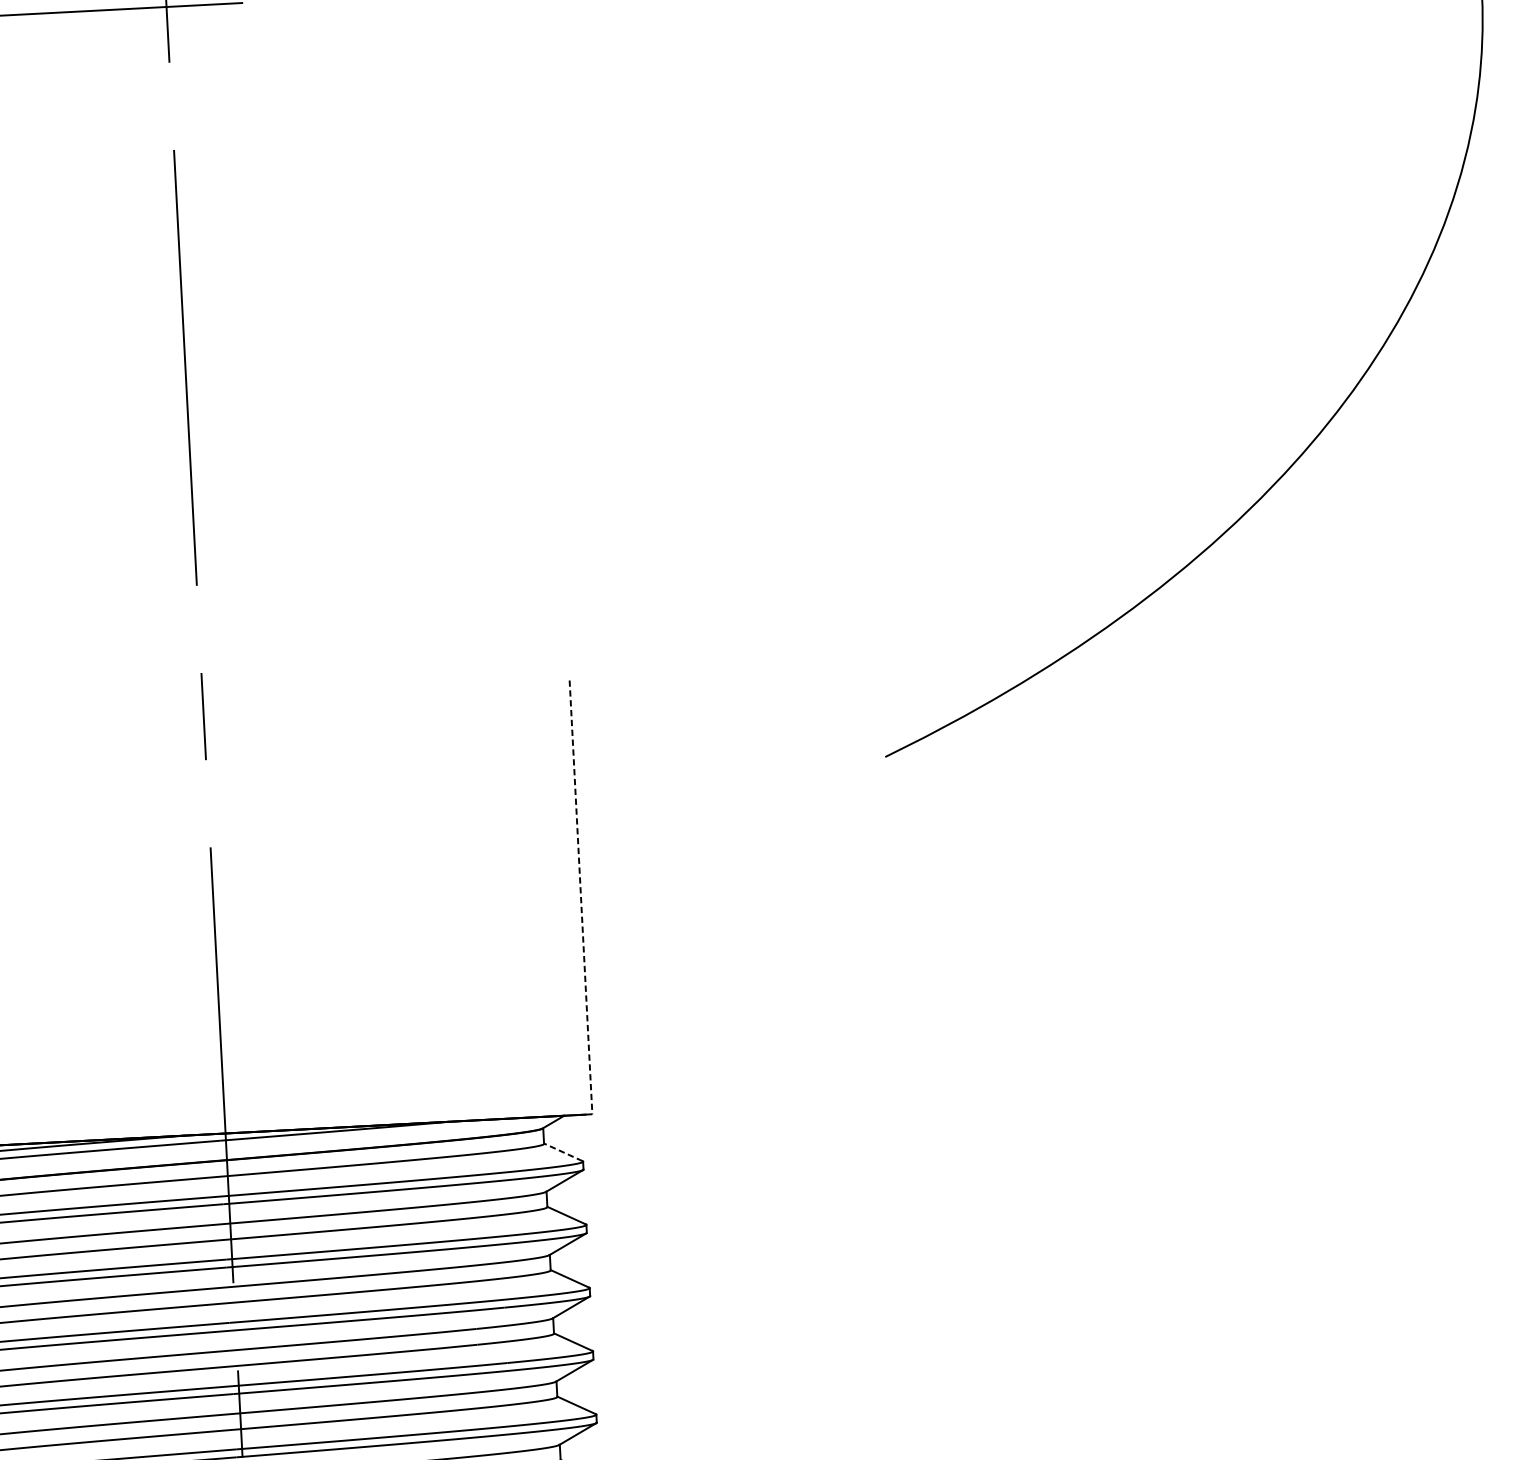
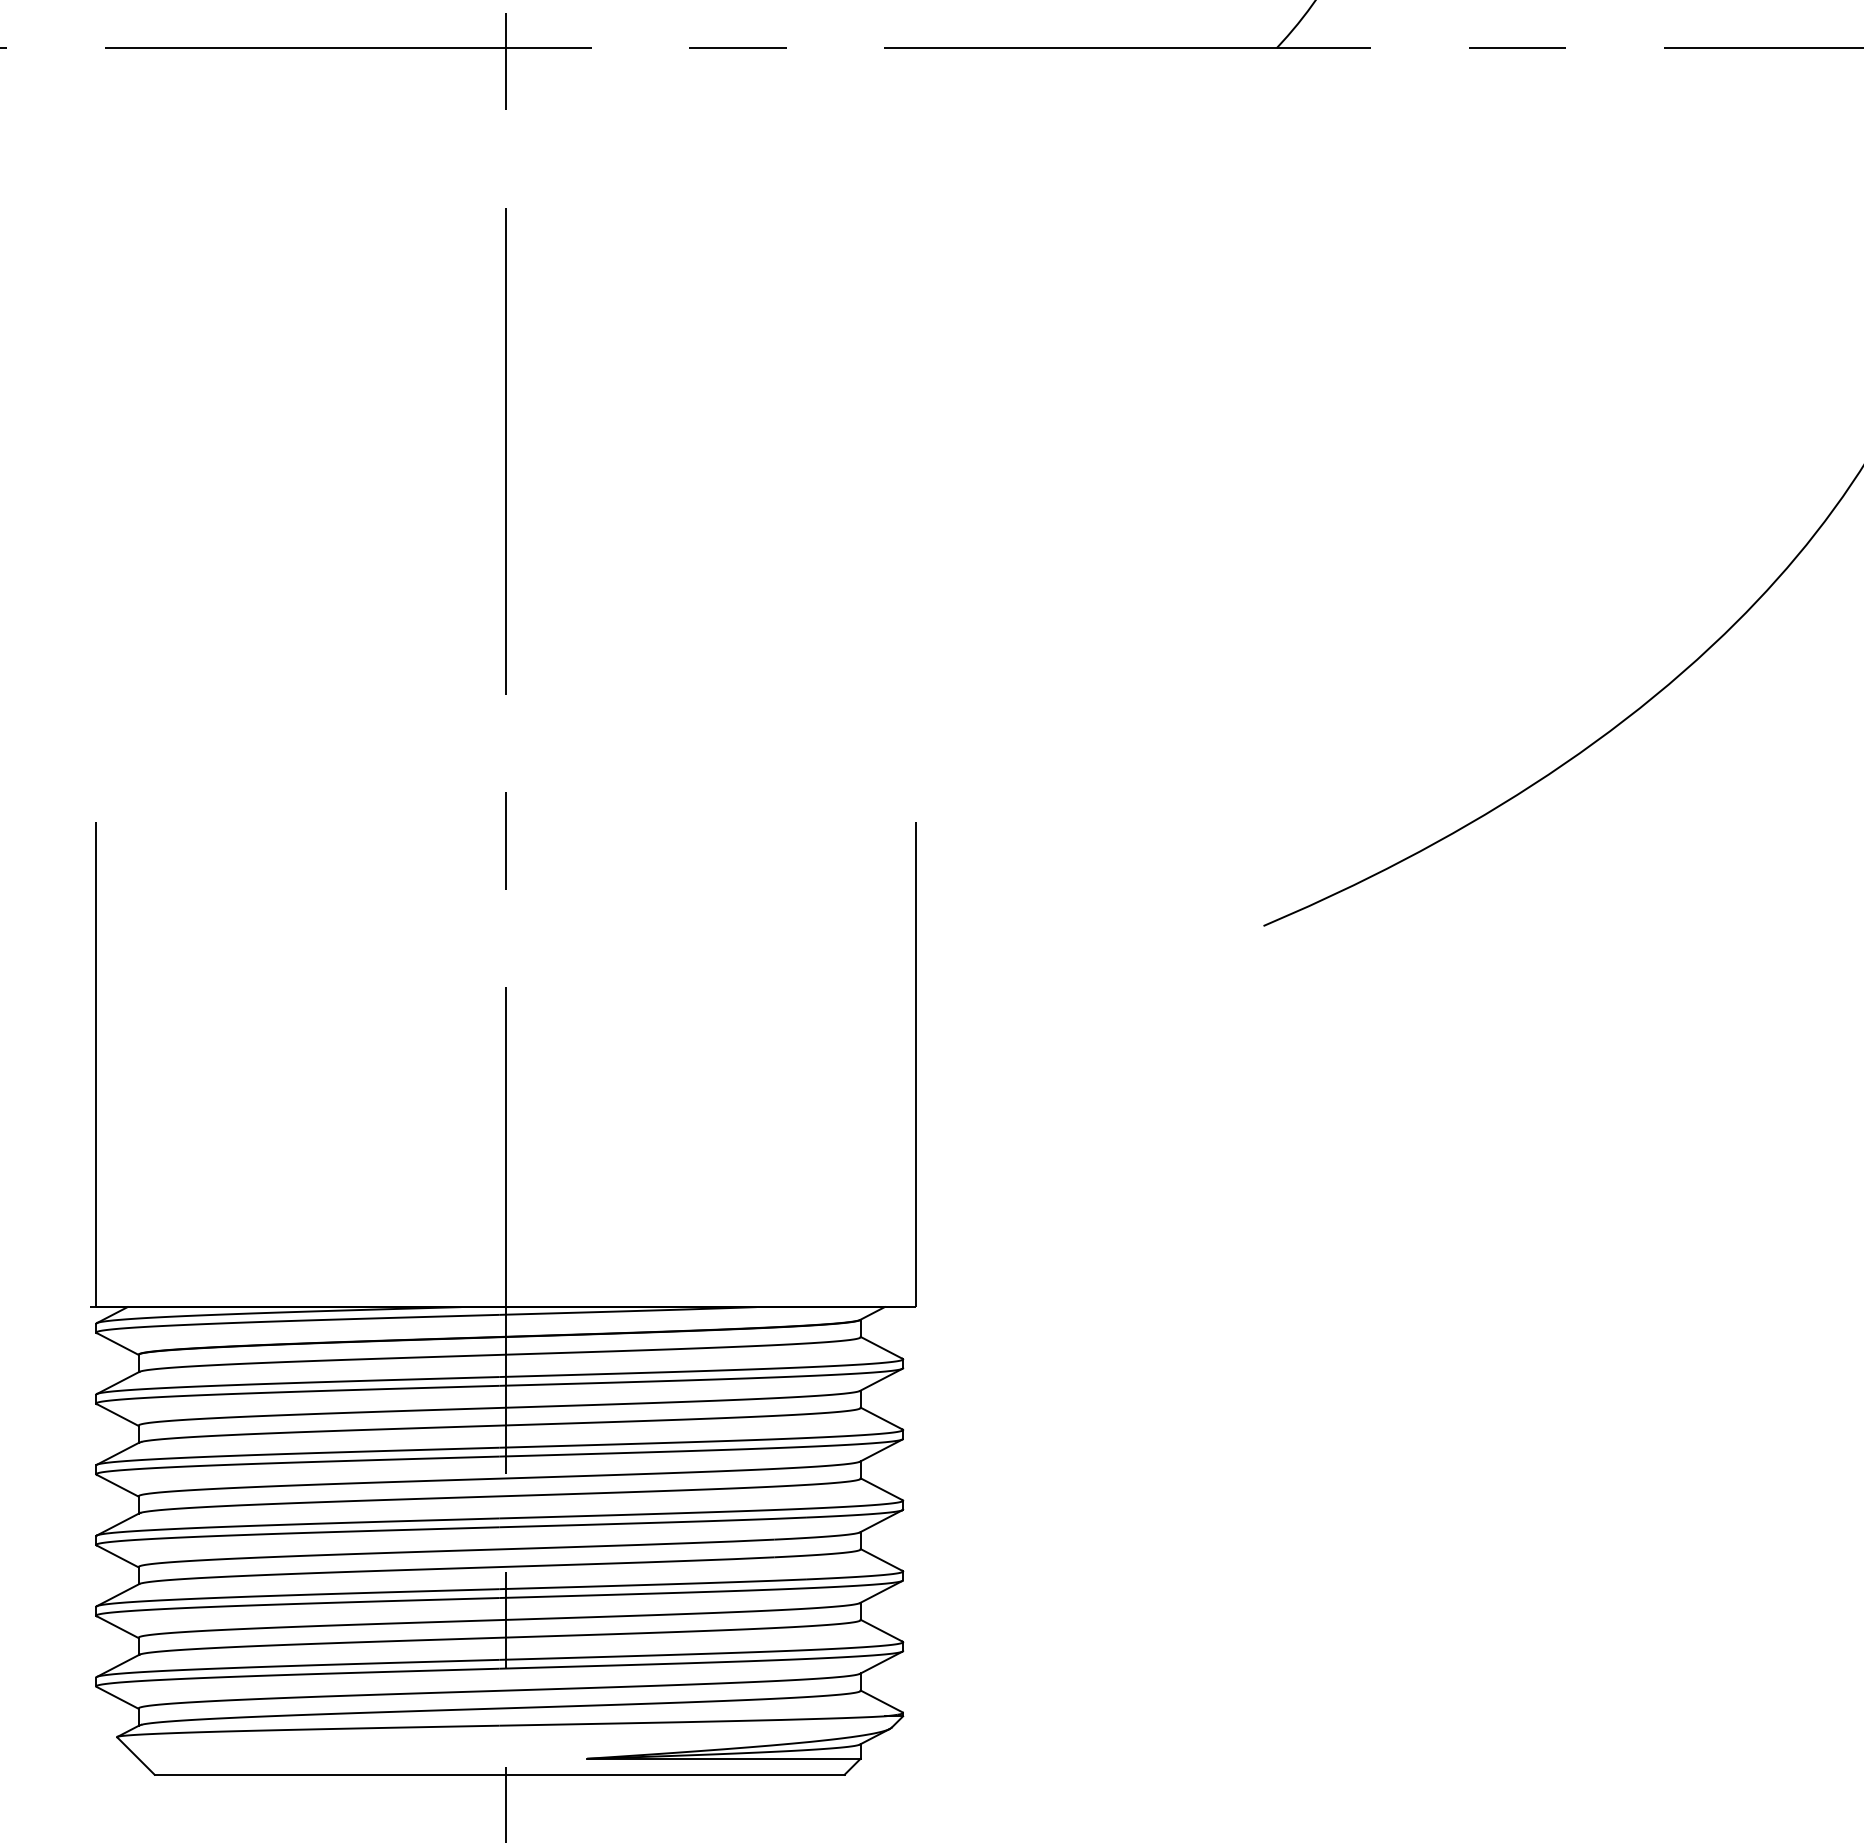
line: (581, 898) -> (916, 1065), dashed -> solid
line: (563, 1152) -> (881, 1347), dashed -> solid

